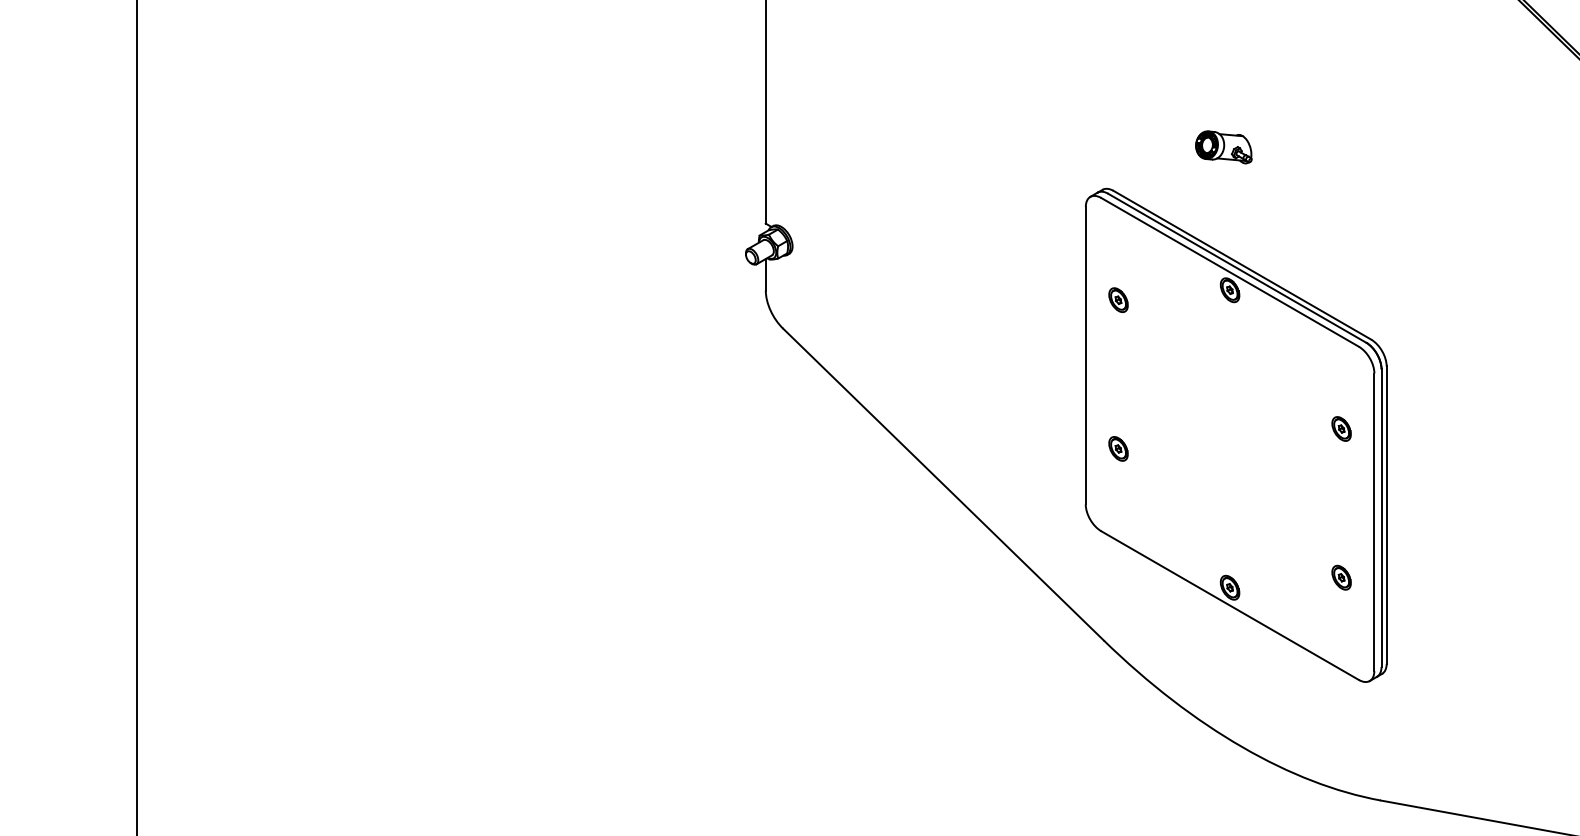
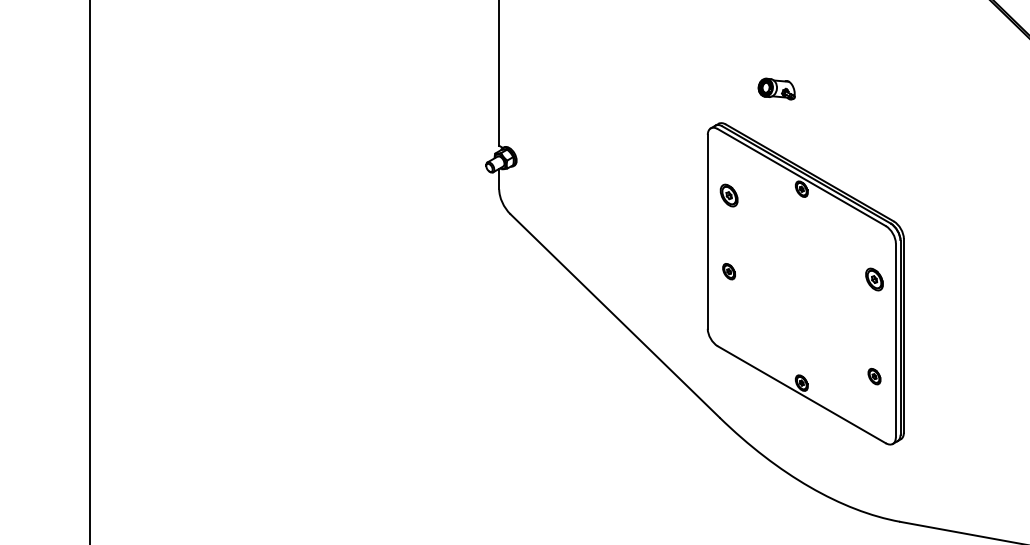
part: (1223, 146) -> (776, 88), moved
part: (1117, 299) -> (728, 195), size x1.4
part: (1341, 428) -> (874, 279), size x1.4
part: (1117, 448) -> (728, 271), moved

